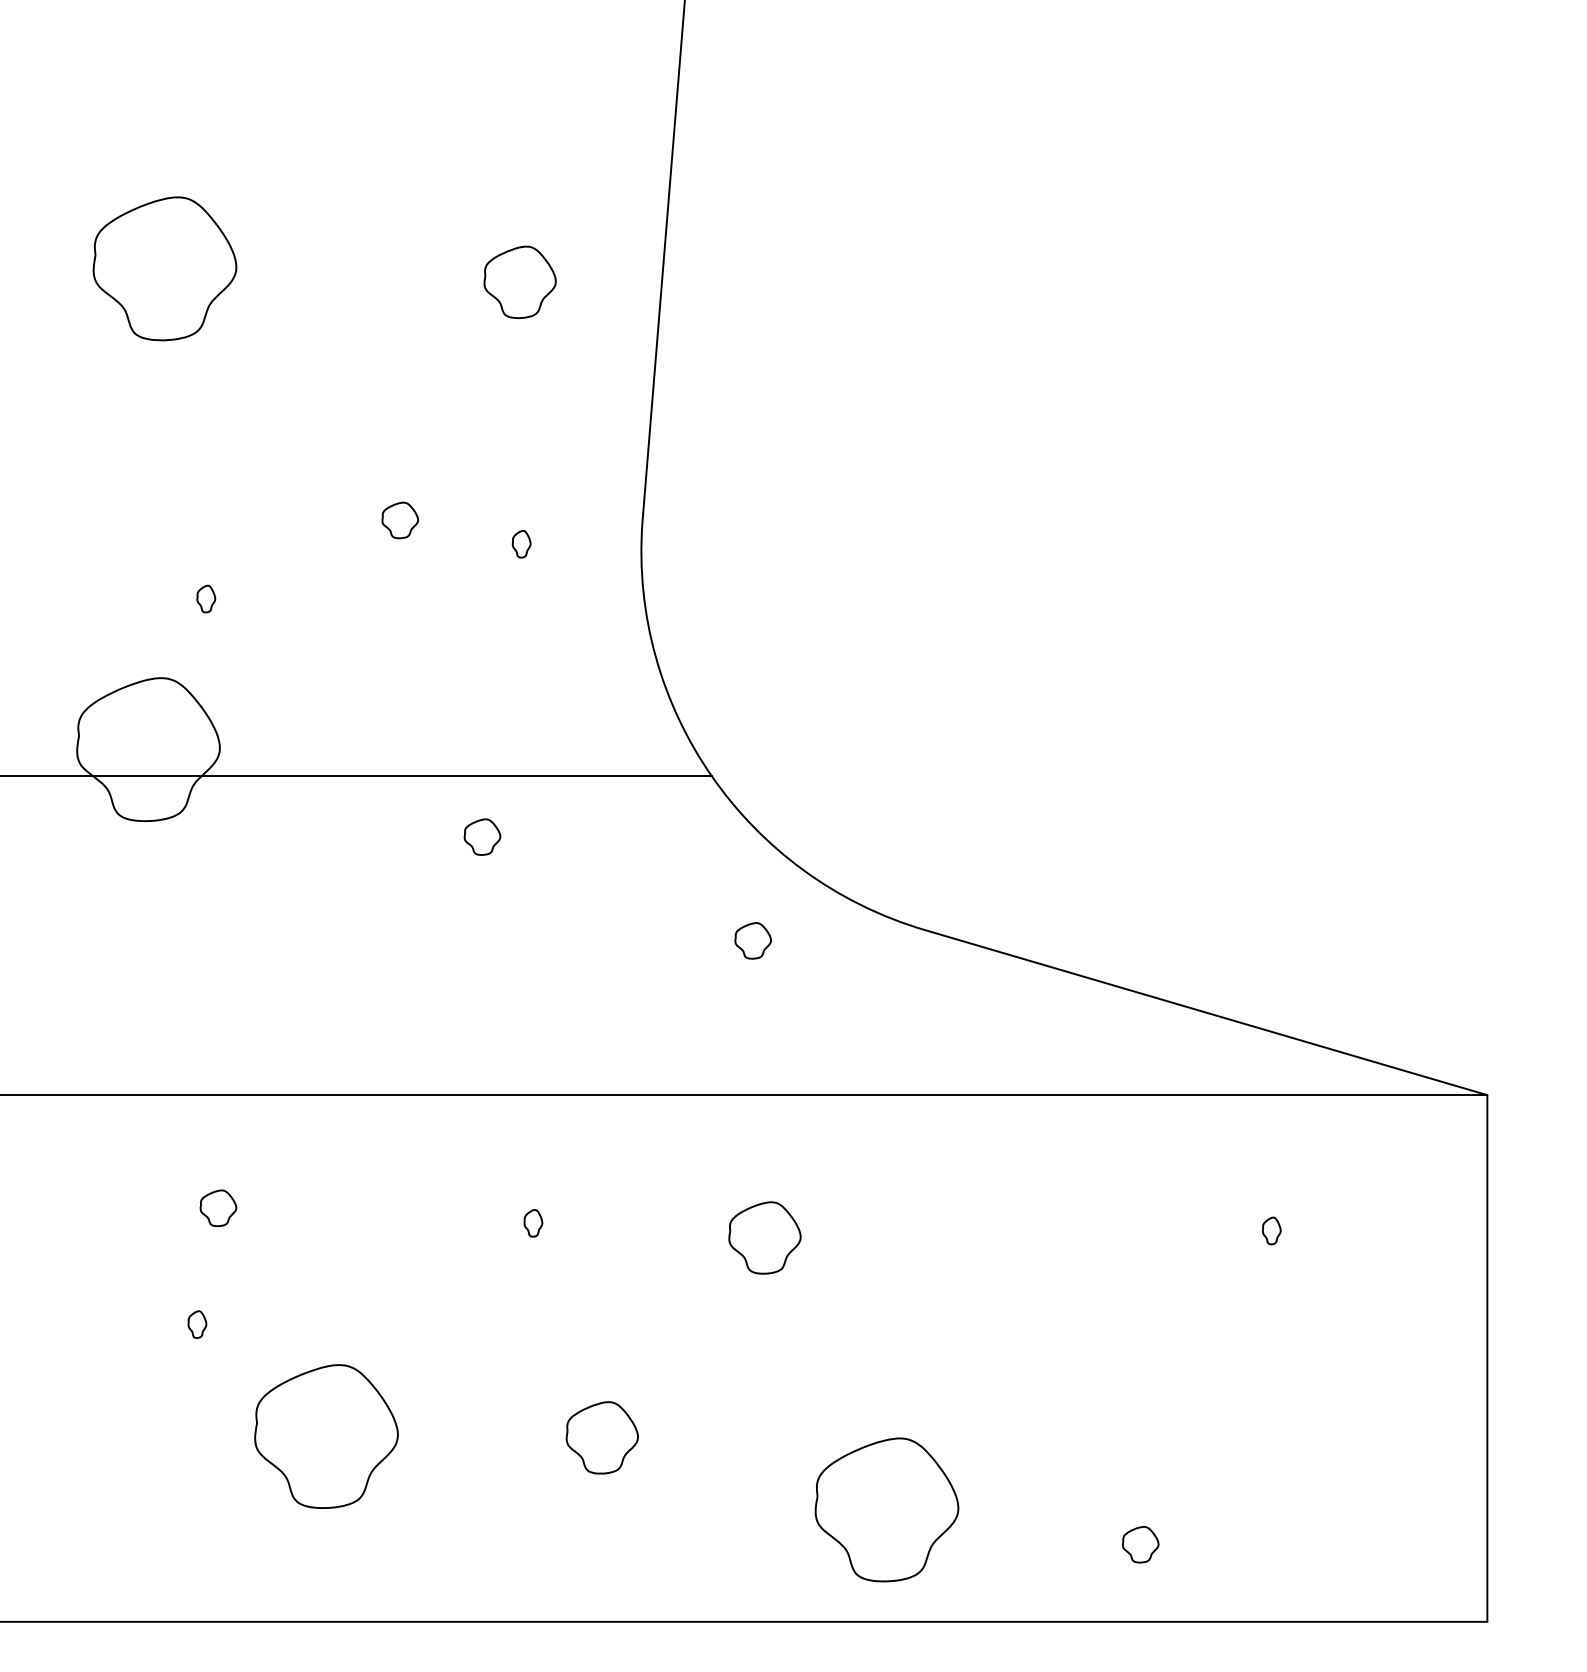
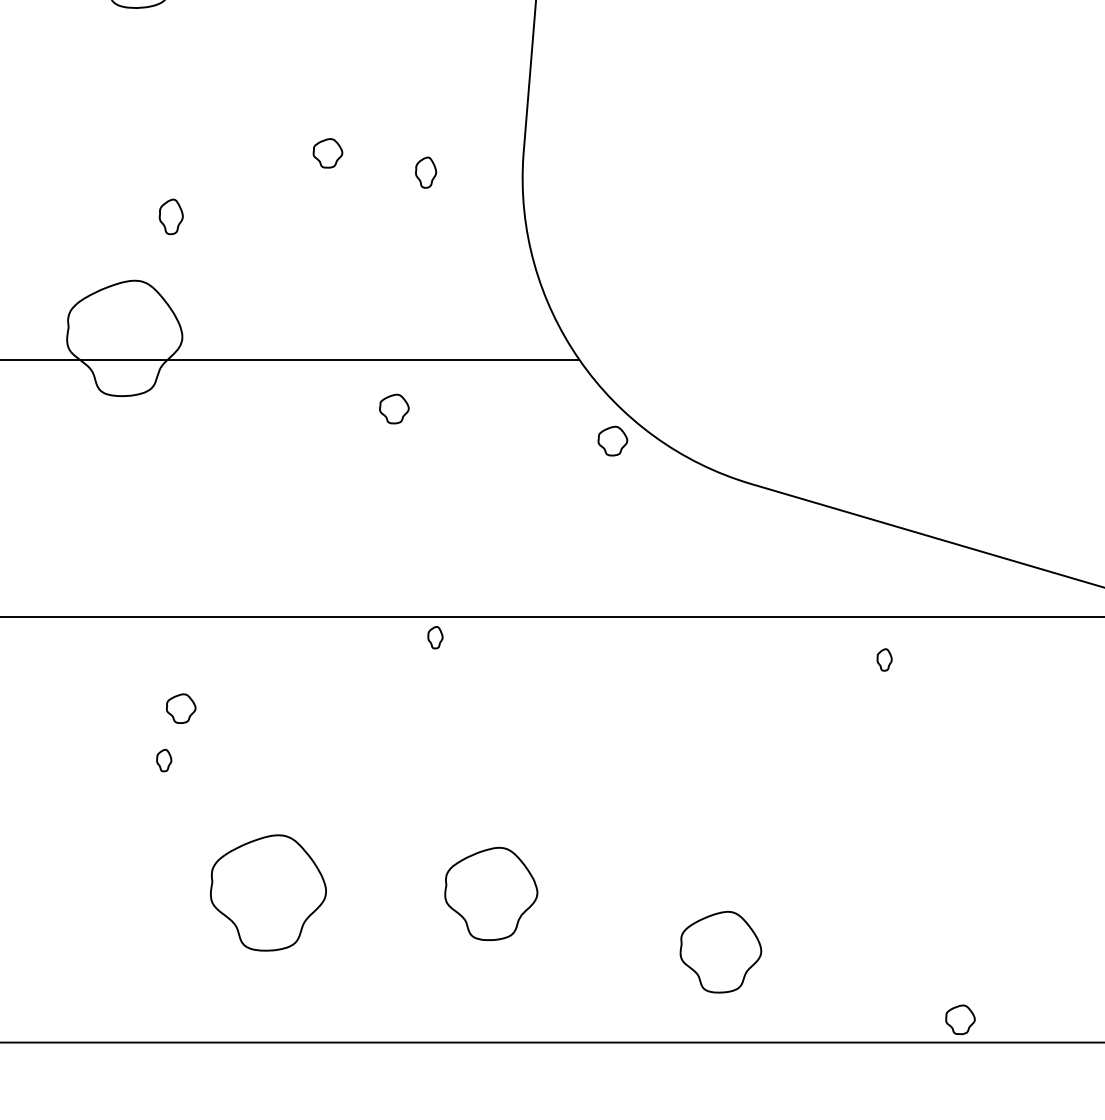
part: (521, 543) -> (425, 172), size x1.4
part: (206, 598) -> (171, 216), size x1.6
part: (752, 940) -> (612, 440), moved
part: (533, 1223) -> (435, 637), moved
part: (1271, 1230) -> (884, 659), moved
part: (764, 1237) -> (622, 732), removed
part: (197, 1324) -> (164, 760), moved
part: (601, 1437) -> (490, 893), size x1.6
part: (886, 1509) -> (720, 951), size x0.7
part: (1140, 1544) -> (960, 1019), moved

